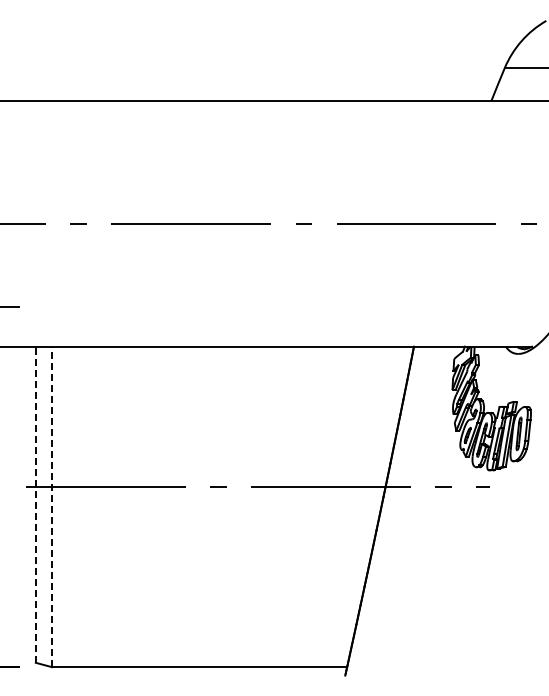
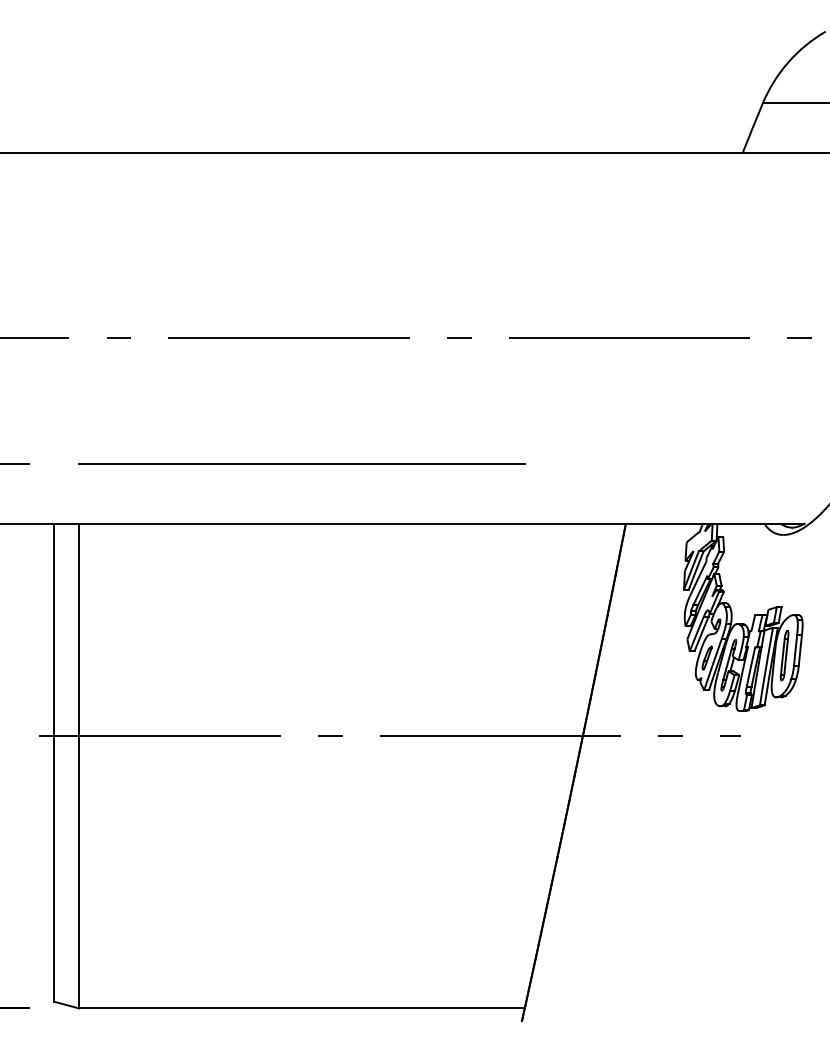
line: (199, 306) -> (301, 463), added
line: (35, 504) -> (53, 762), dashed -> solid
line: (52, 506) -> (79, 765), dashed -> solid

